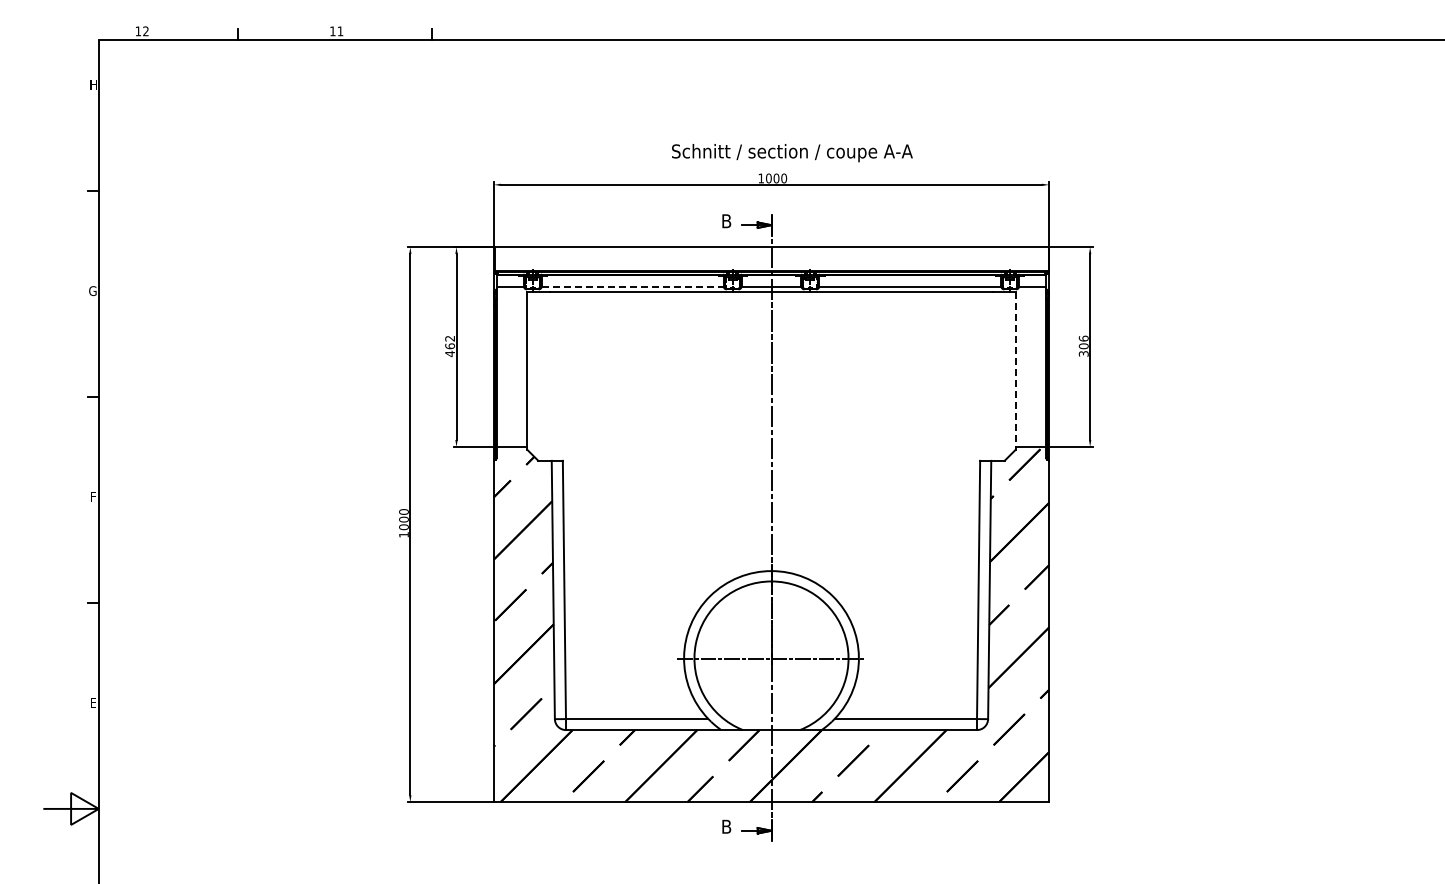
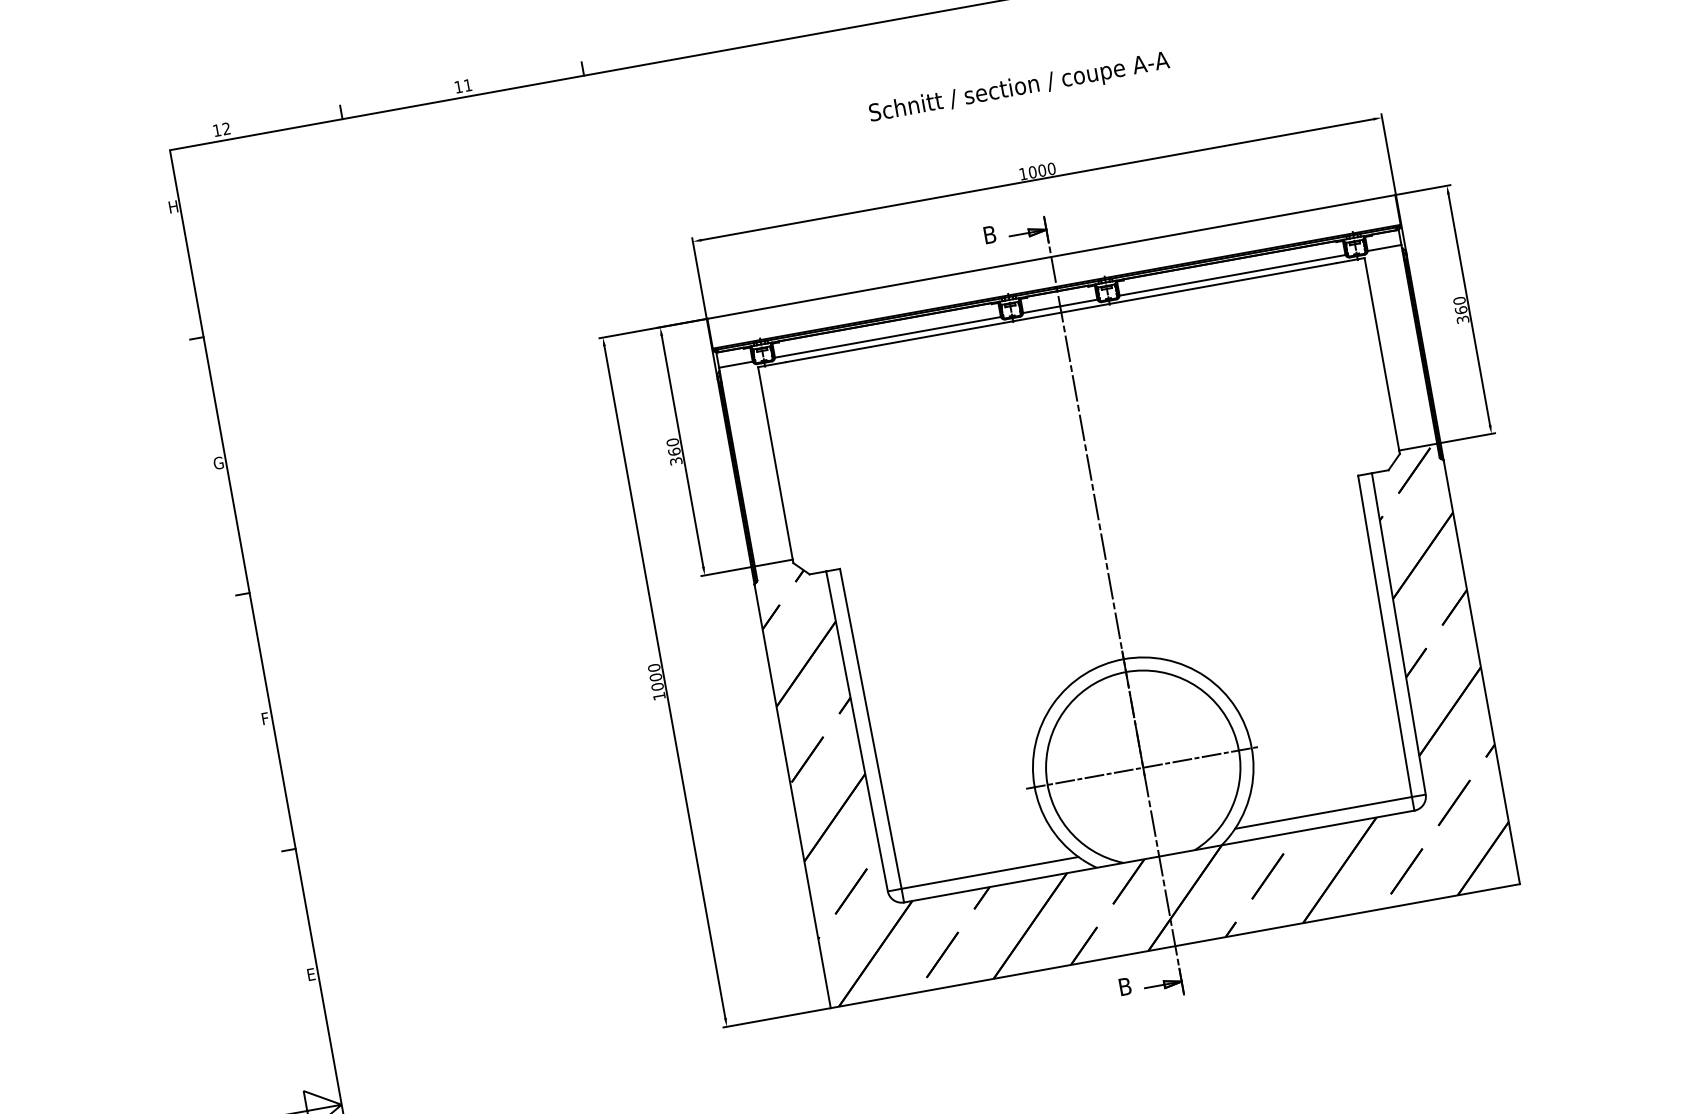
text: (792, 153) -> (1019, 88), moved
line: (633, 286) -> (888, 336), dashed -> solid
text: (1083, 341) -> (1459, 304), 306 -> 360
text: (450, 346) -> (675, 452), 462 -> 360
line: (1015, 369) -> (1381, 354), dashed -> solid

